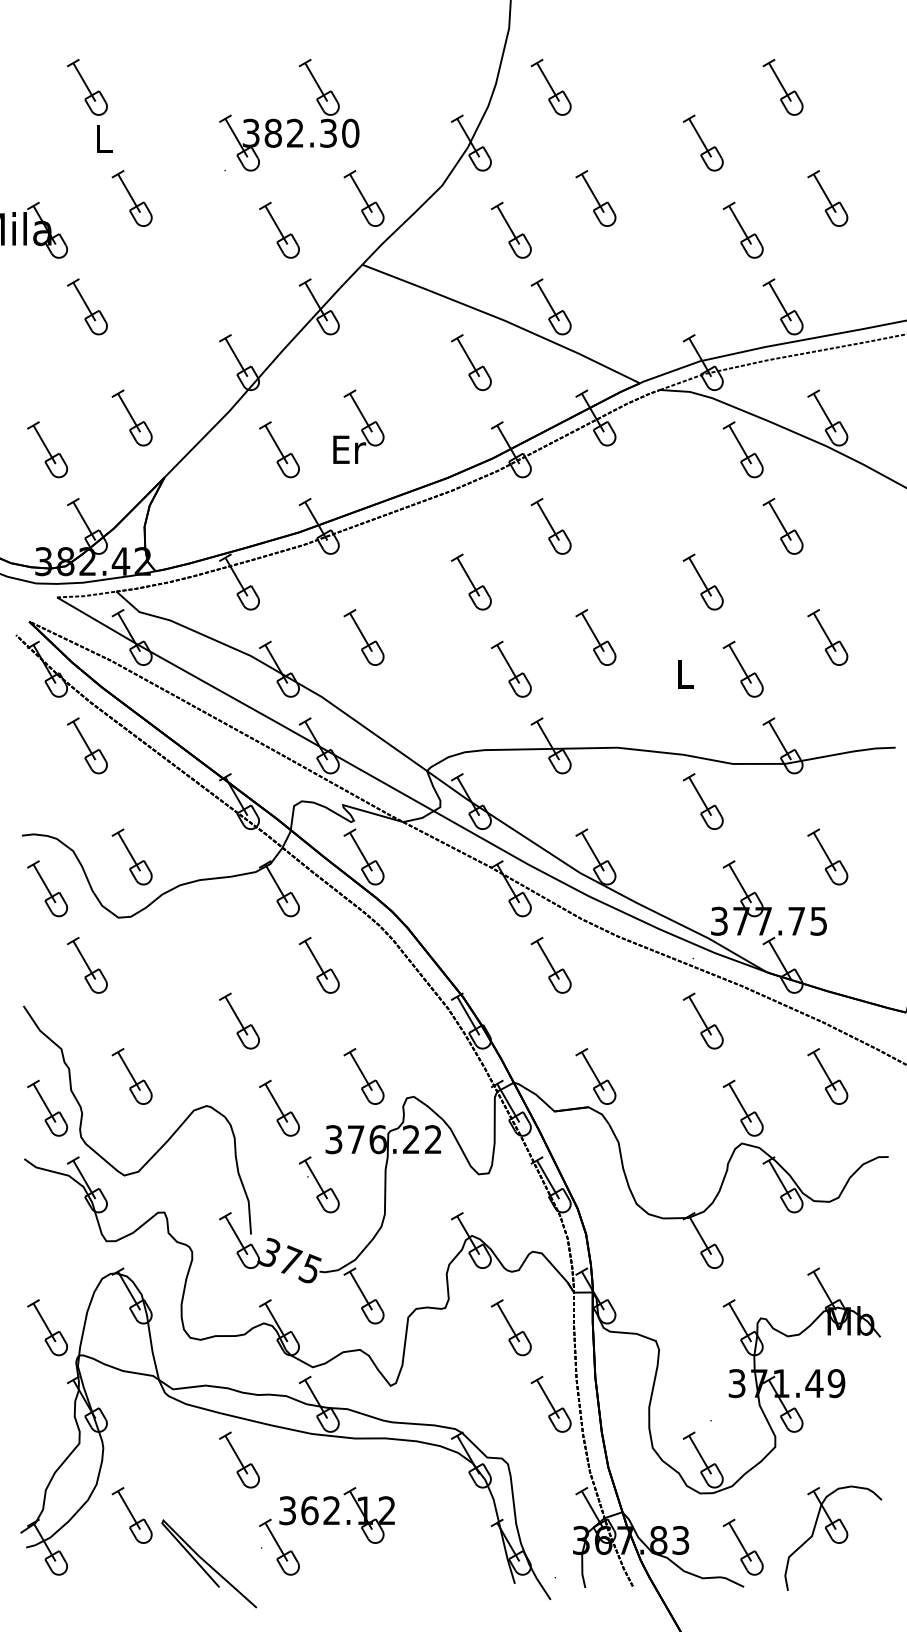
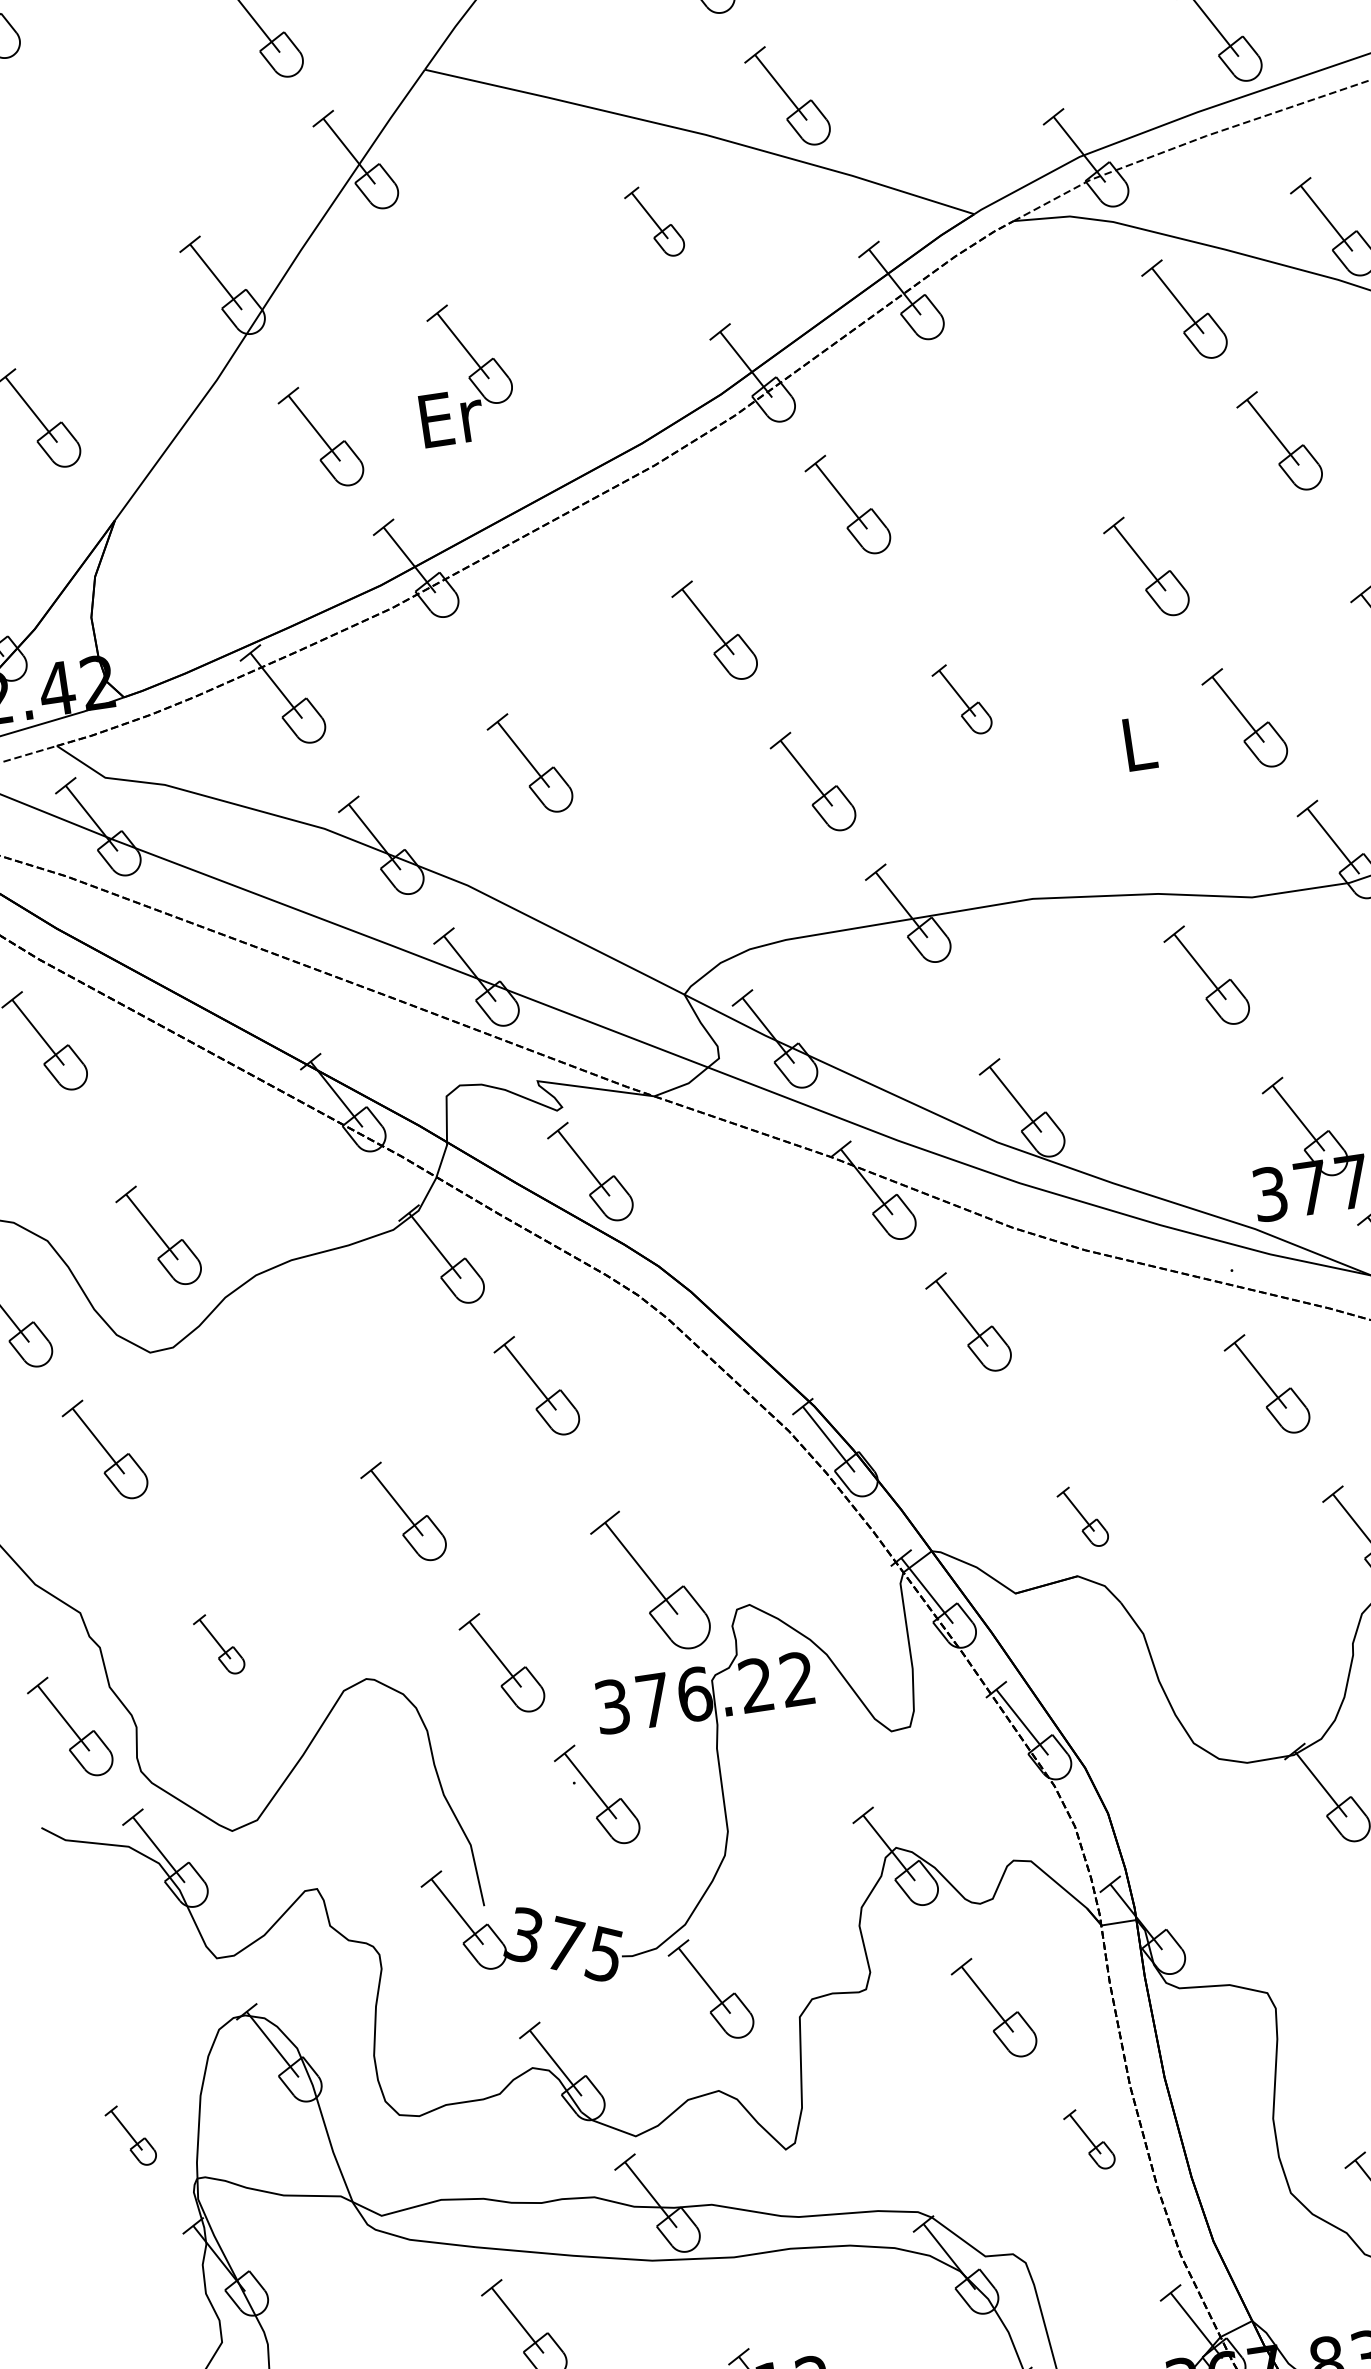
part: (471, 362) -> (654, 221), size x0.7
part: (595, 637) -> (961, 699), size x0.7
part: (131, 1076) -> (218, 1644), size x0.6
part: (363, 1076) -> (650, 1580), size x1.4
part: (595, 1076) -> (1082, 1517), size x0.6
part: (47, 1327) -> (130, 2135), size x0.6
part: (550, 1403) -> (1088, 2138), size x0.6

